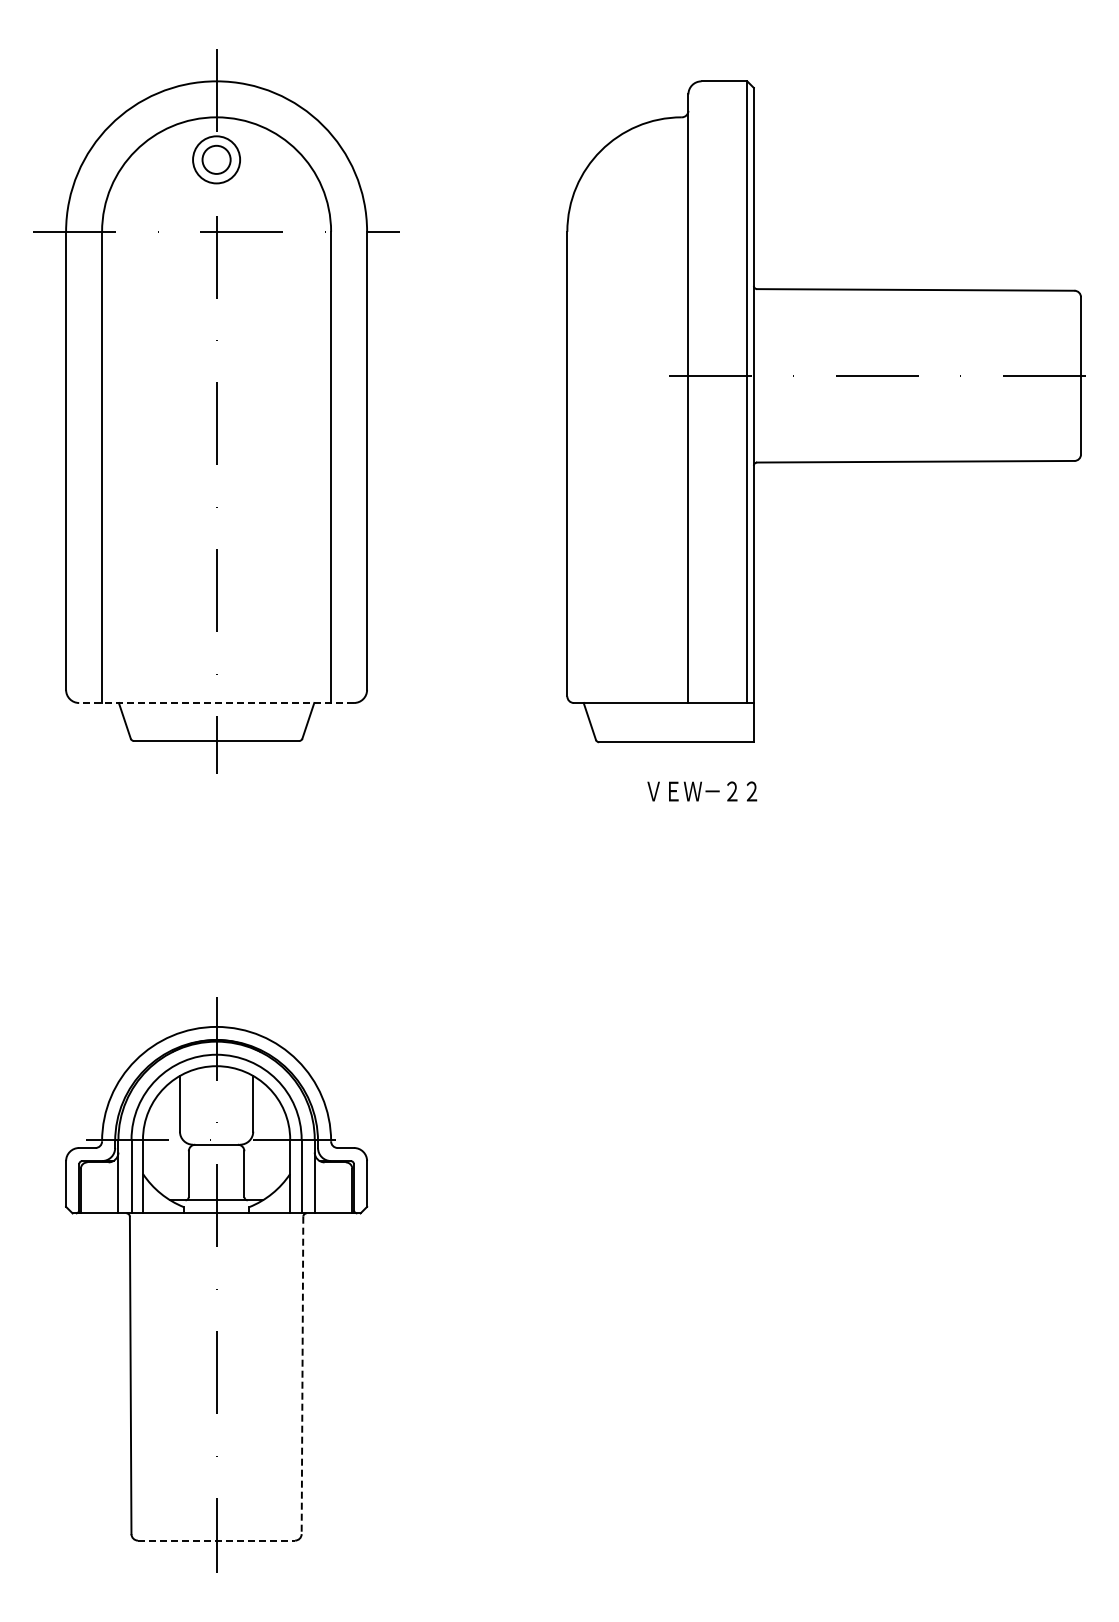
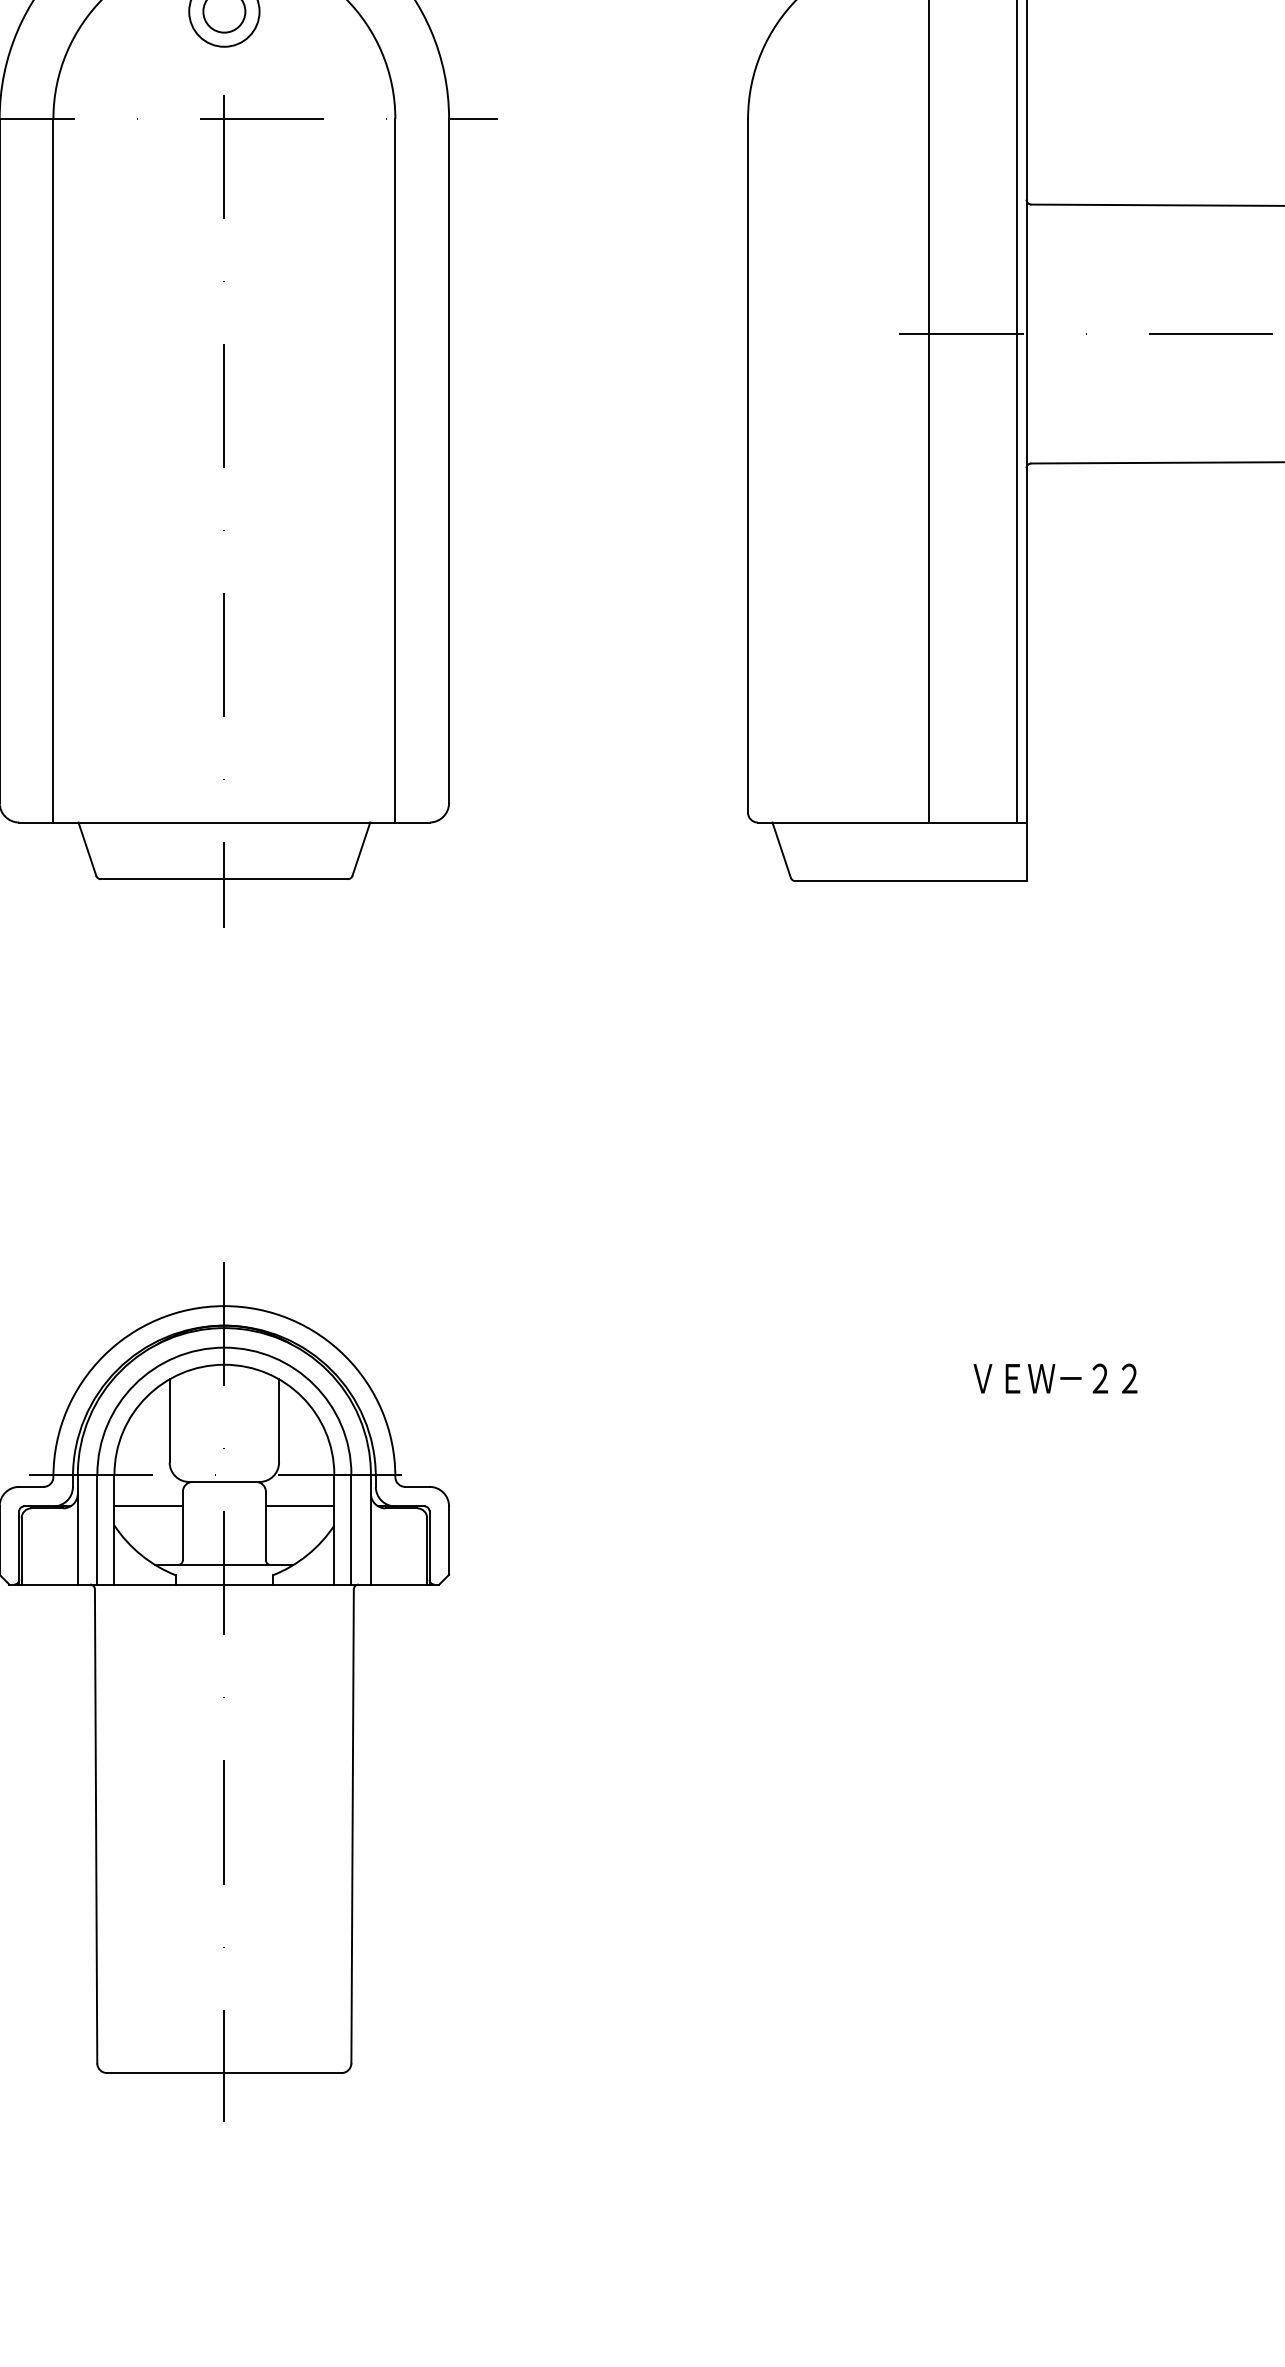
line: (216, 703) -> (224, 823), dashed -> solid
text: (702, 791) -> (1055, 1378), moved
line: (165, 1161) -> (148, 1507), added
line: (267, 1161) -> (300, 1507), added
line: (302, 1375) -> (352, 1826), dashed -> solid
line: (216, 1540) -> (224, 2072), dashed -> solid

